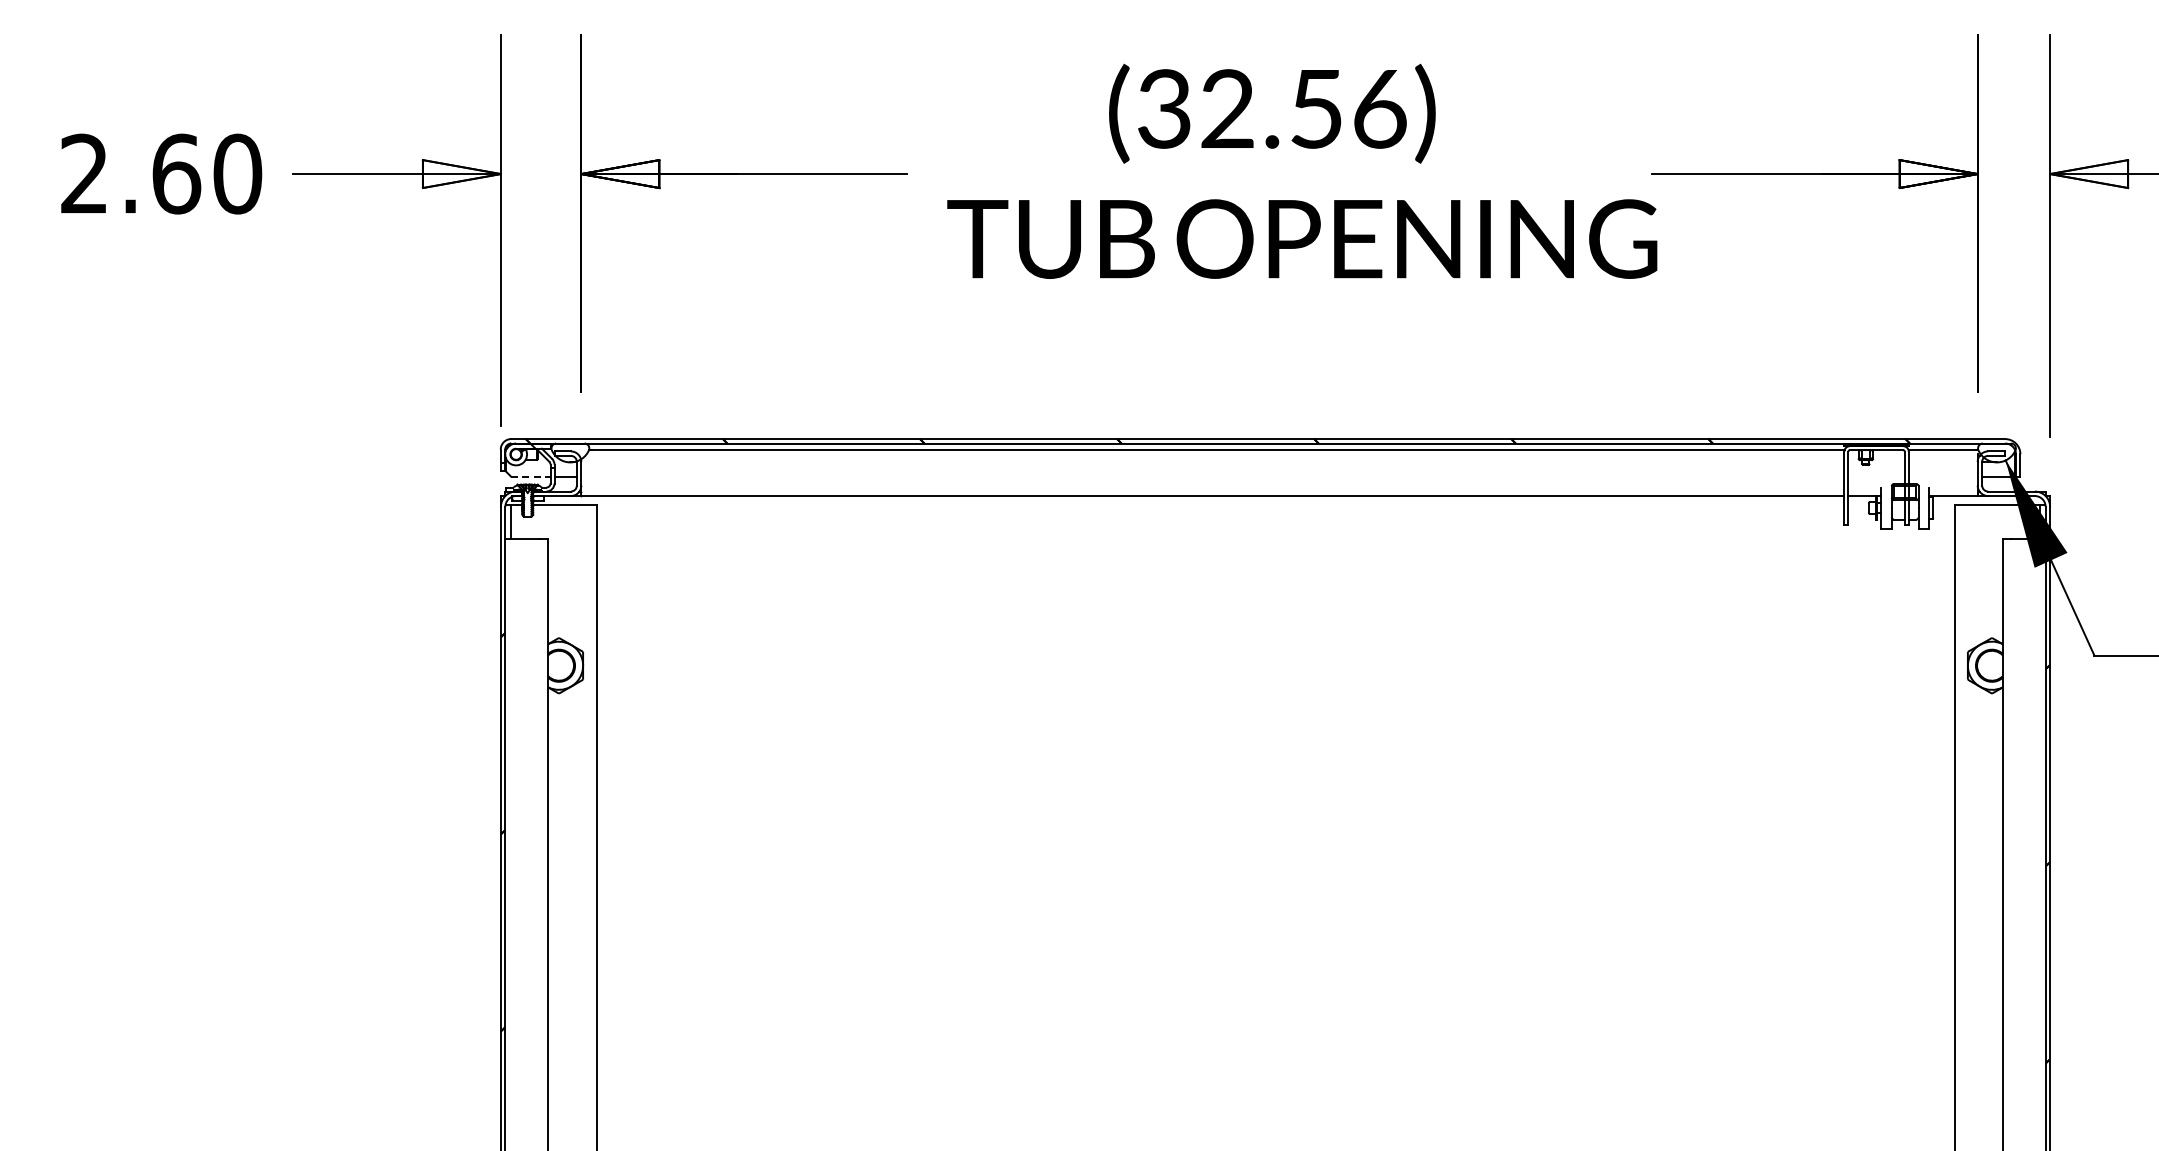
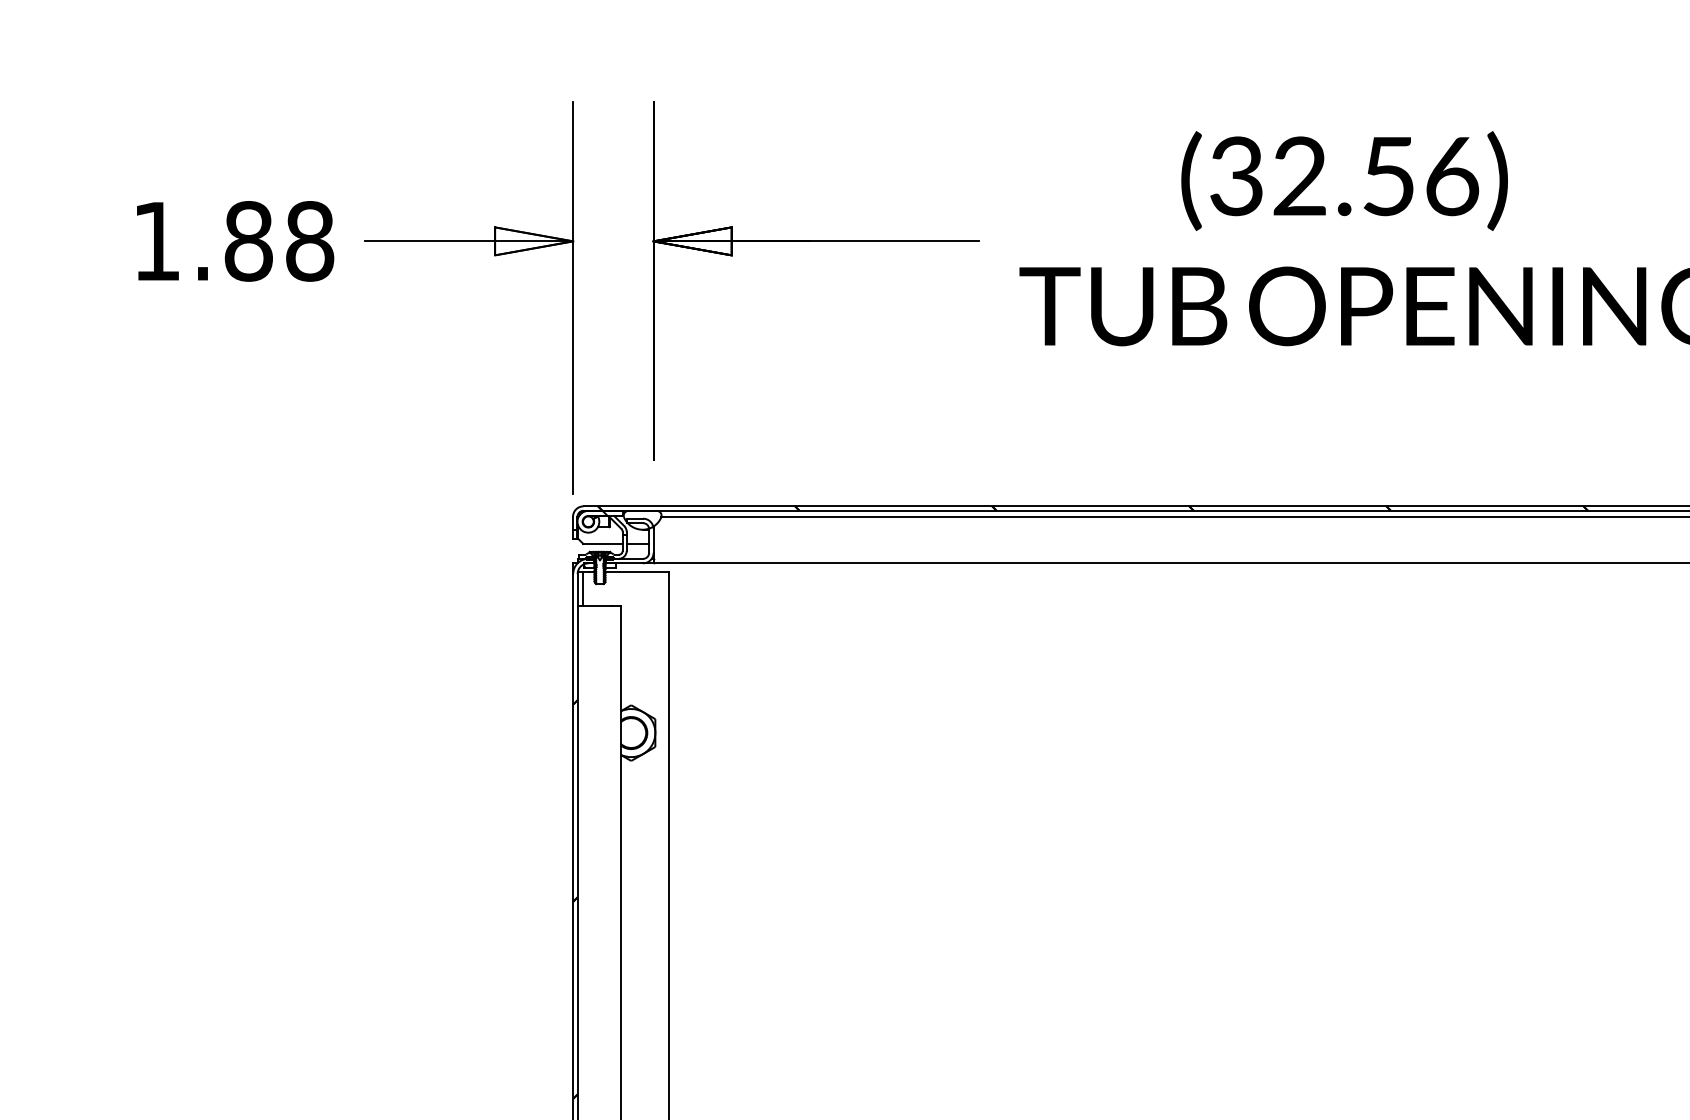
text: (161, 173) -> (233, 240), 2.60 -> 1.88
line: (530, 476) -> (602, 543), dashed -> solid

